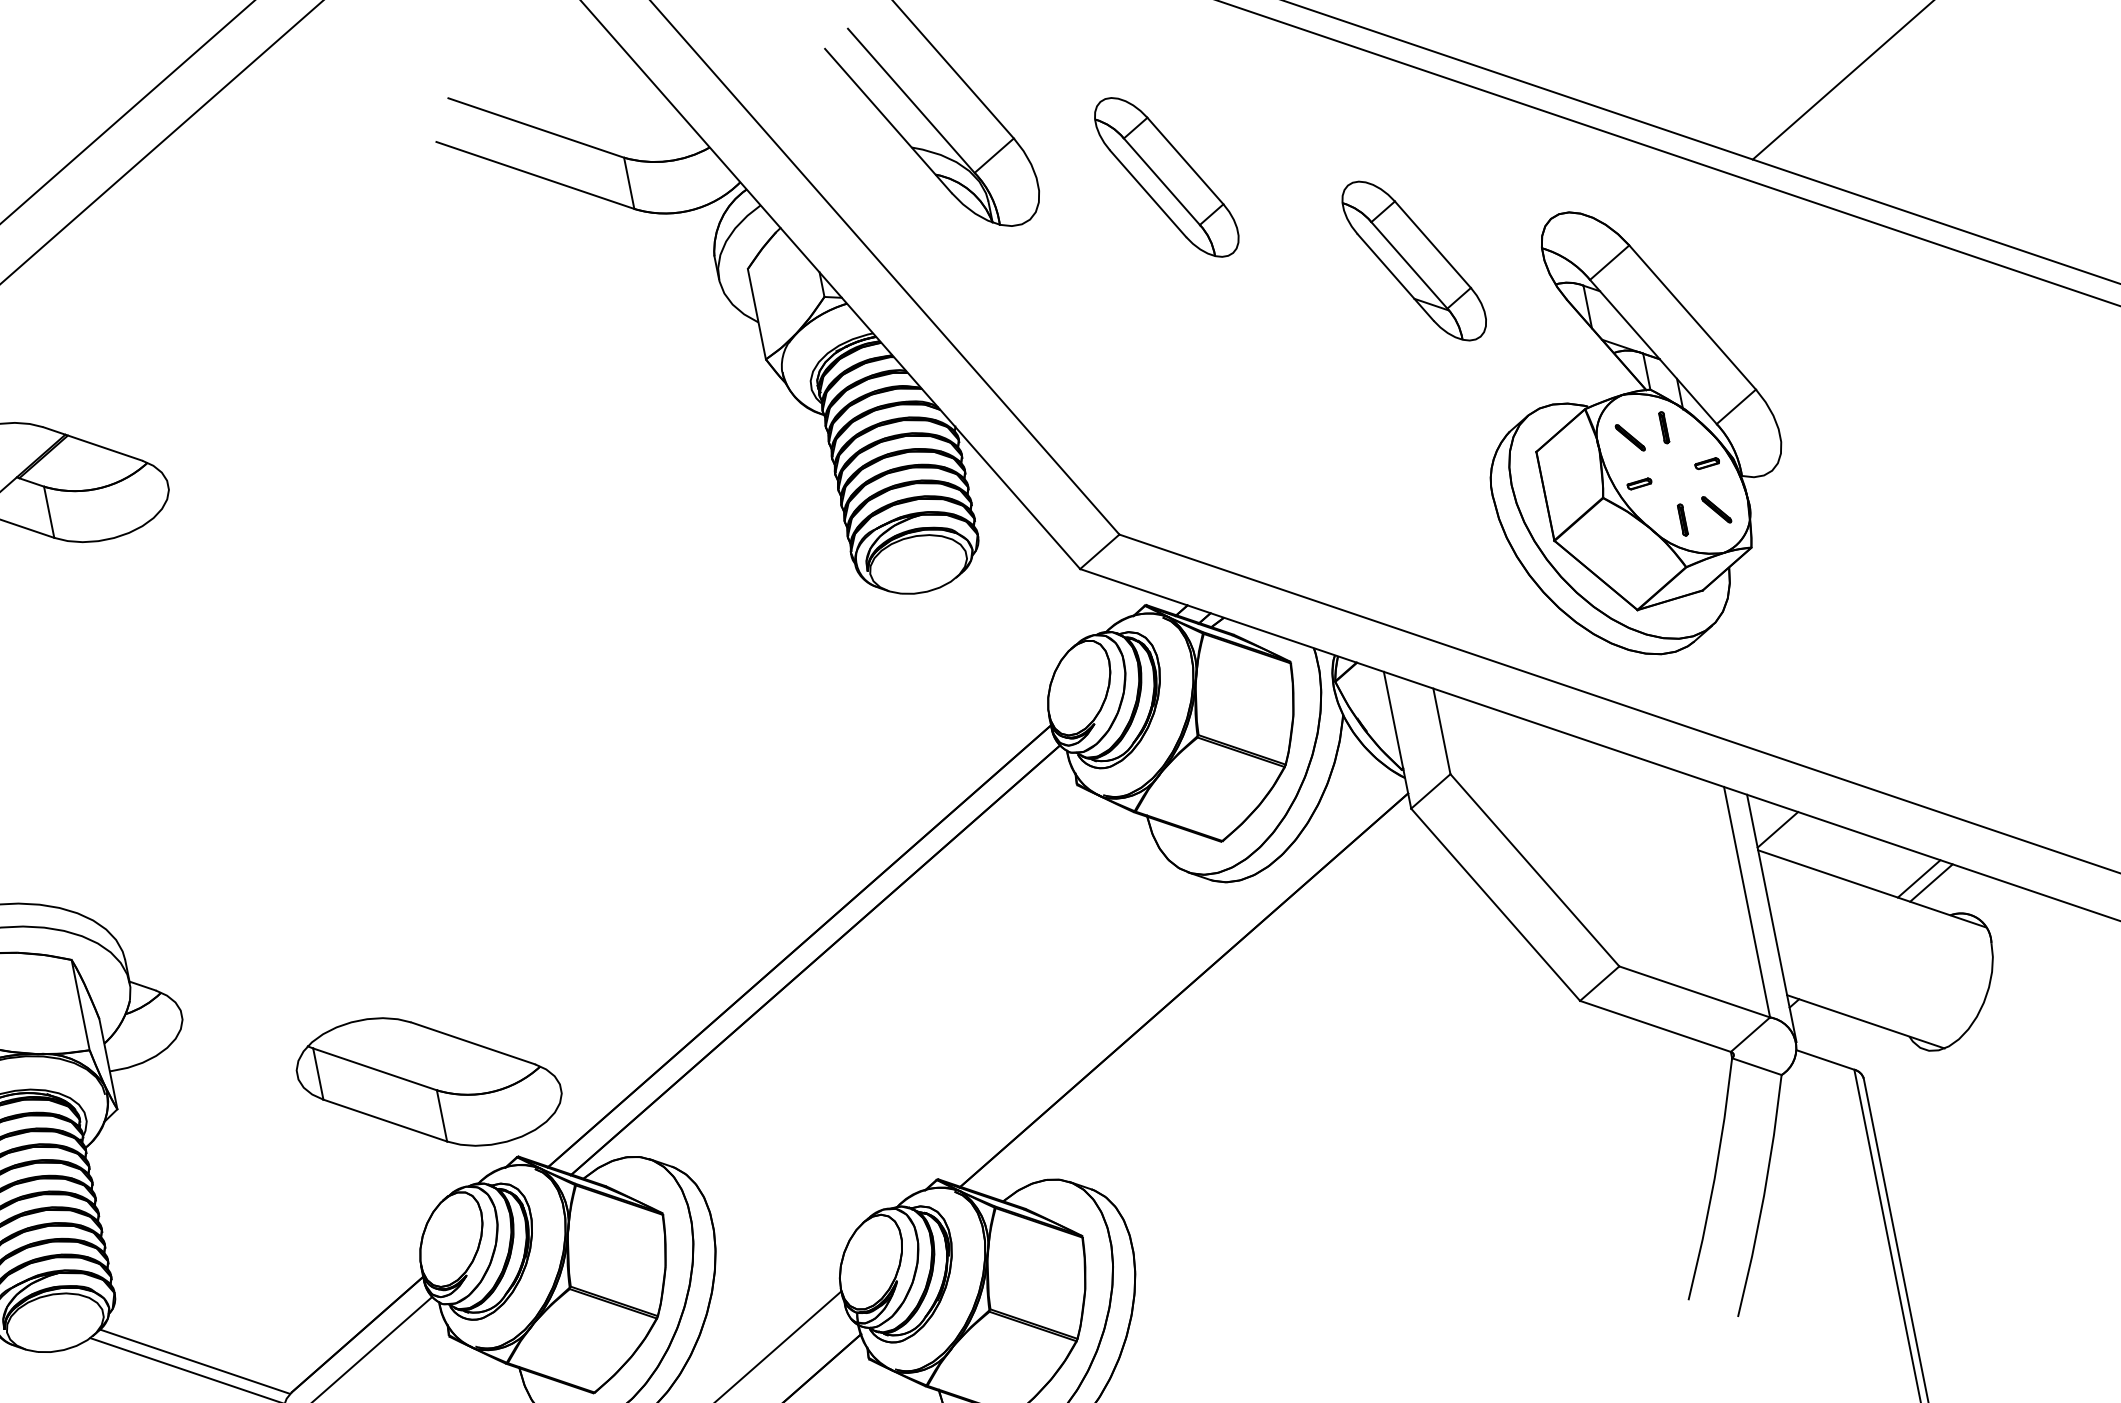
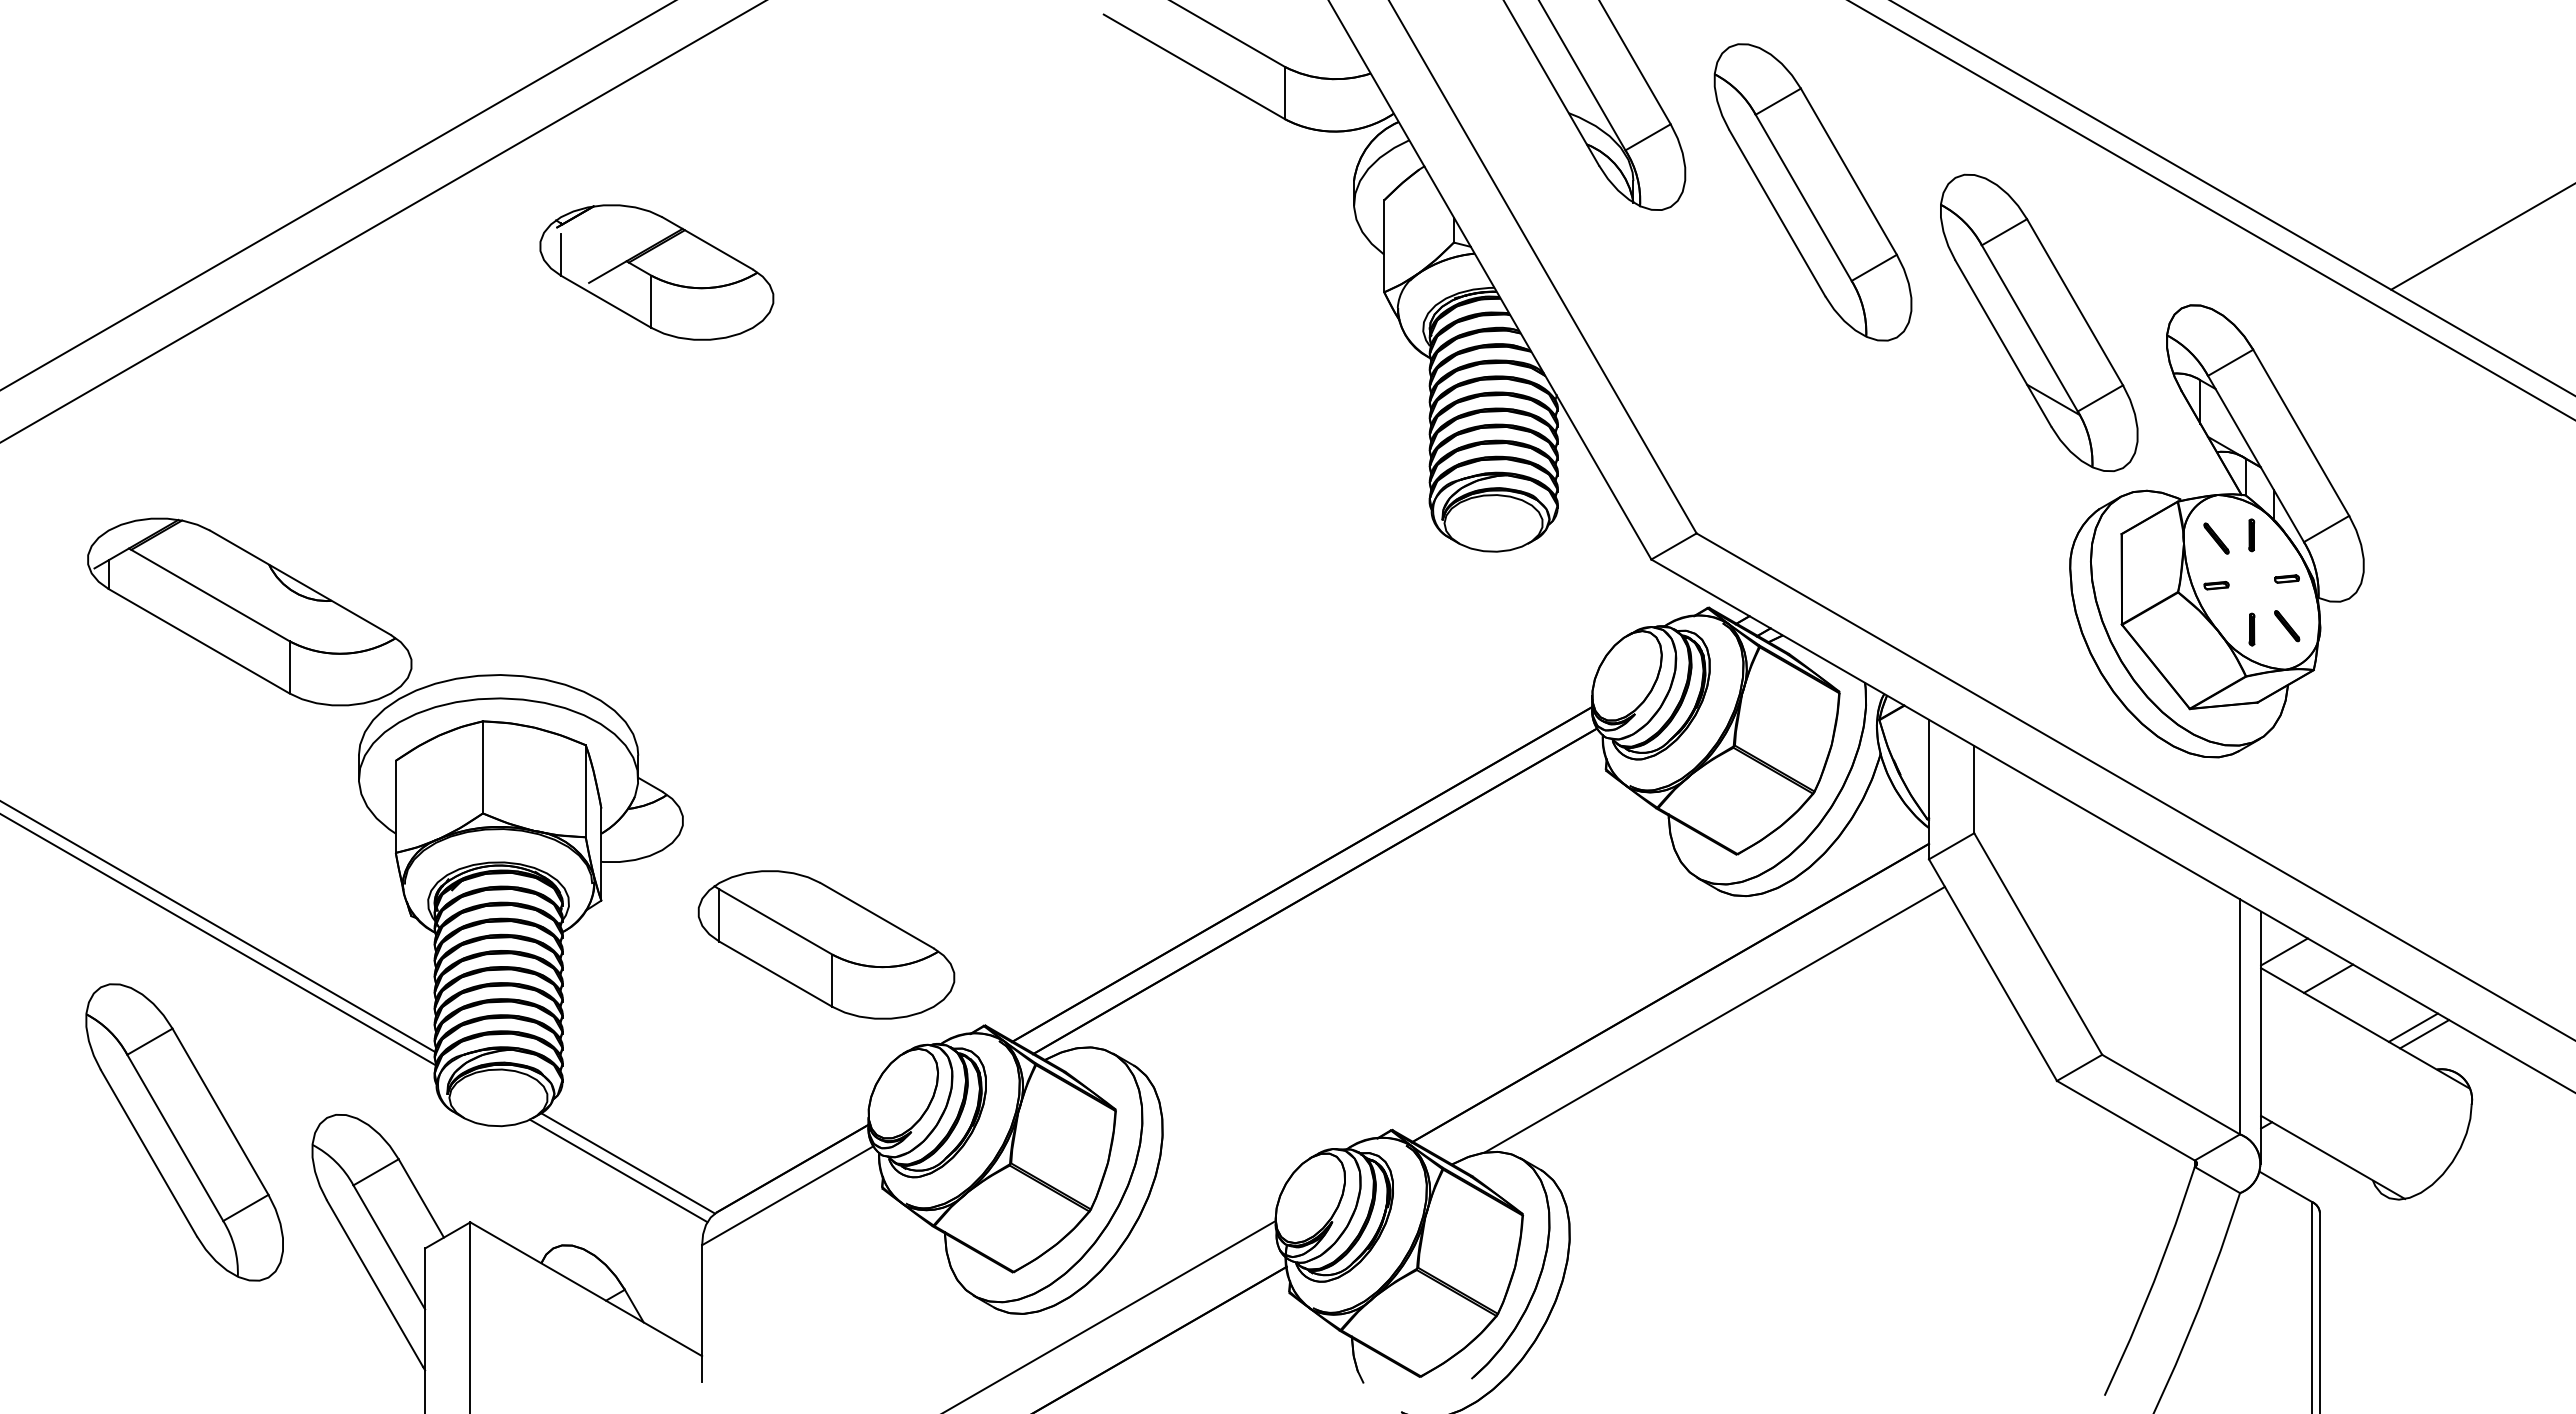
part: (1166, 177) -> (1812, 192), size x1.67
part: (1414, 260) -> (2039, 322), size x1.67
line: (1826, 847) -> (2328, 978), added
line: (1232, 1007) -> (1714, 1019), added
part: (429, 1081) -> (826, 944), moved

